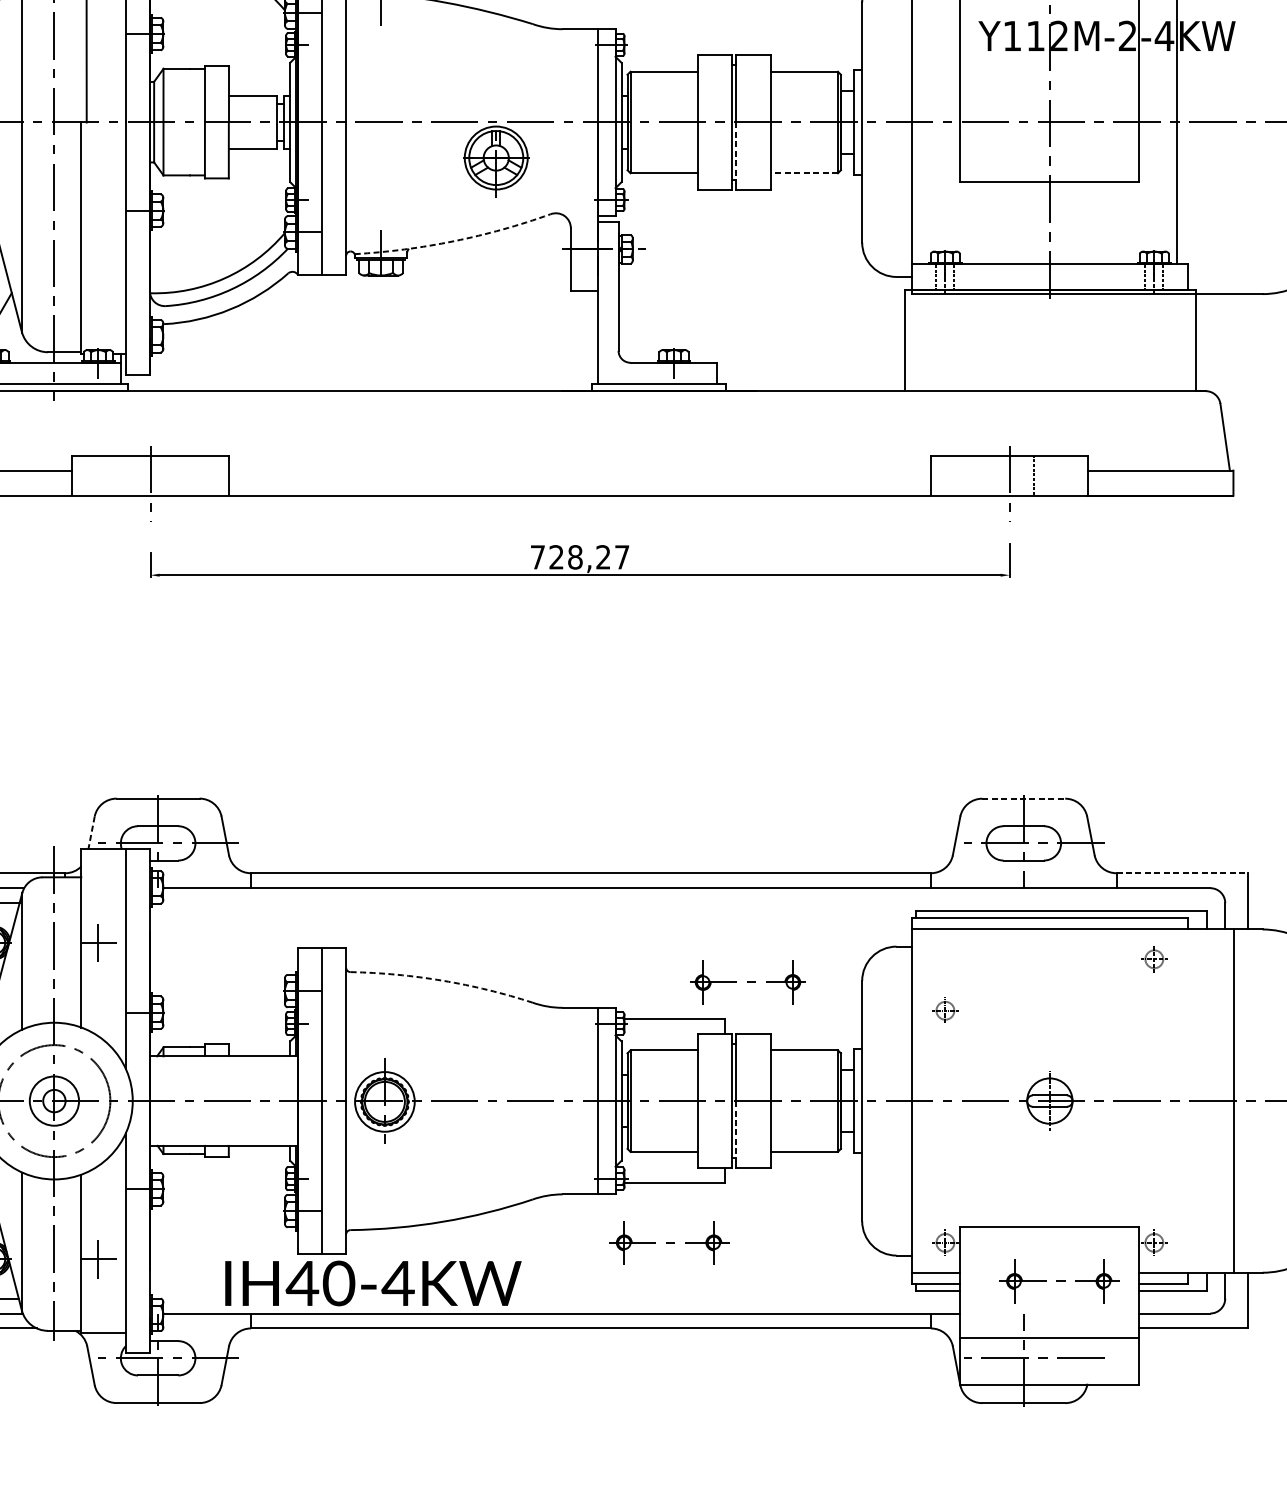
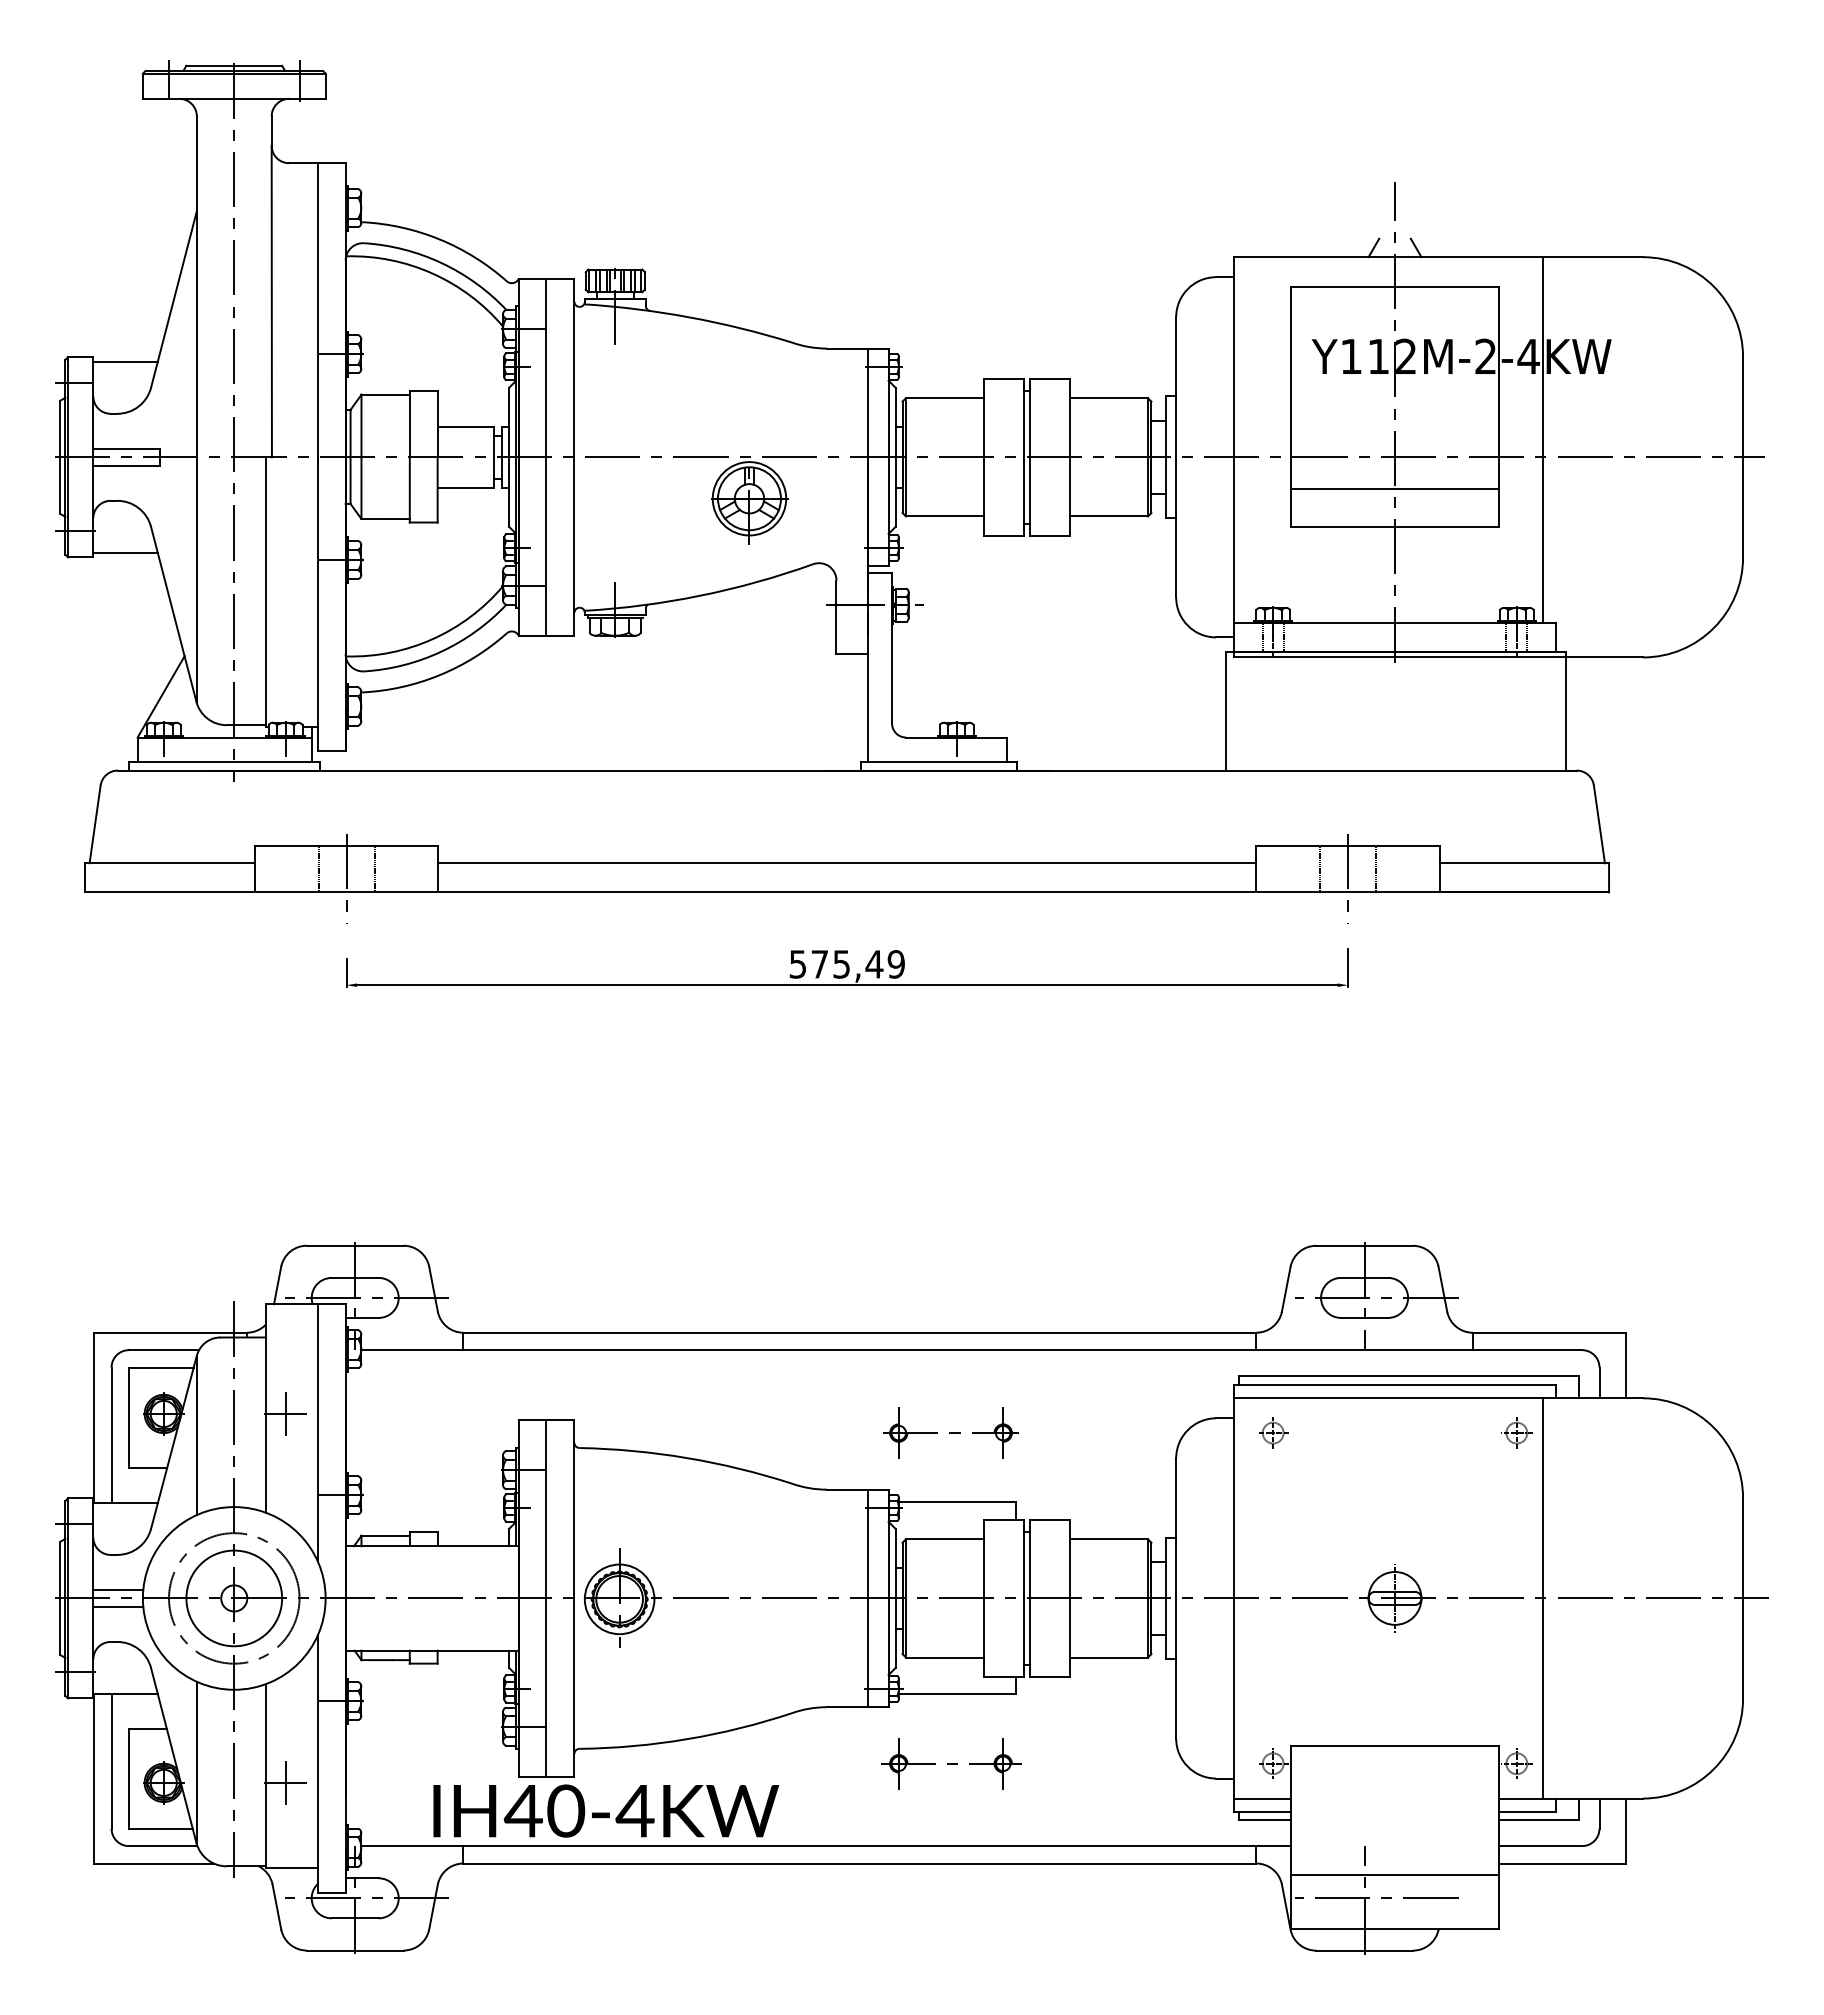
line: (1049, 149) -> (1394, 488), added
line: (736, 153) -> (1029, 493), dashed -> solid
line: (804, 173) -> (1108, 516), dashed -> solid
arc: (454, 240) -> (700, 595), dashed -> solid
line: (580, 470) -> (847, 863), added
line: (126, 475) -> (318, 868), added
line: (174, 475) -> (374, 868), added
line: (985, 475) -> (1320, 868), added
text: (579, 557) -> (846, 964), 728,27 -> 575,49
line: (1024, 798) -> (1365, 1245), dashed -> solid
line: (91, 832) -> (277, 1285), dashed -> solid
line: (1182, 873) -> (1549, 1332), dashed -> solid
arc: (443, 981) -> (687, 1458), dashed -> solid
part: (747, 981) -> (950, 1432), moved
part: (945, 1010) -> (1273, 1432), moved
circle: (54, 1101) -> (234, 1598), size x1.67
line: (1233, 1101) -> (1543, 1598), moved
line: (736, 1132) -> (1029, 1634), dashed -> solid
part: (1059, 1281) -> (1406, 1808), removed

